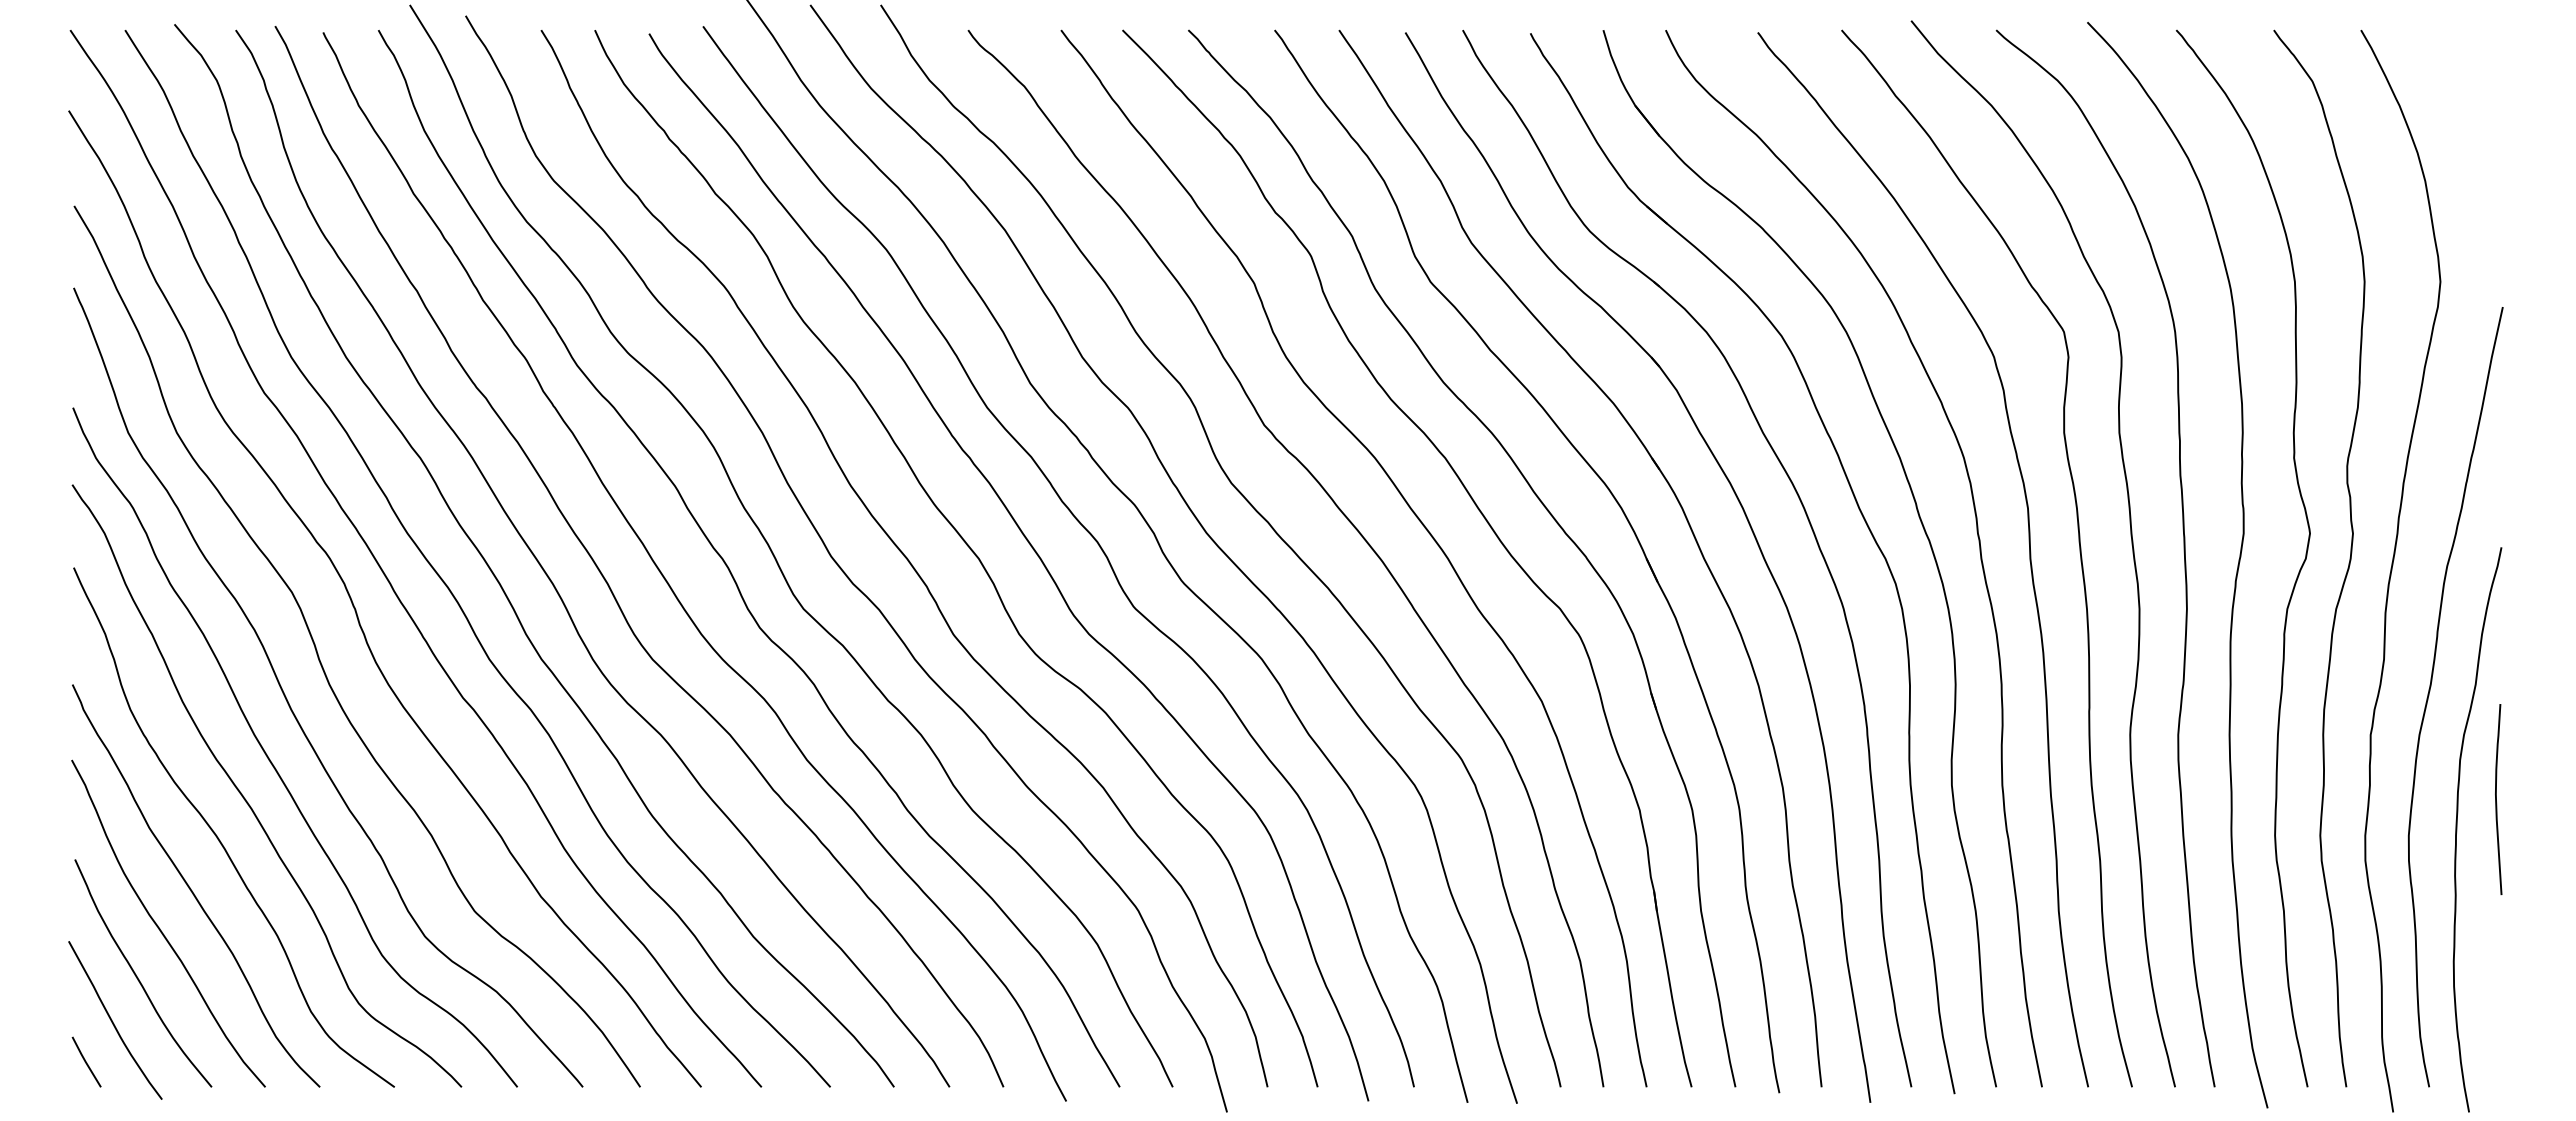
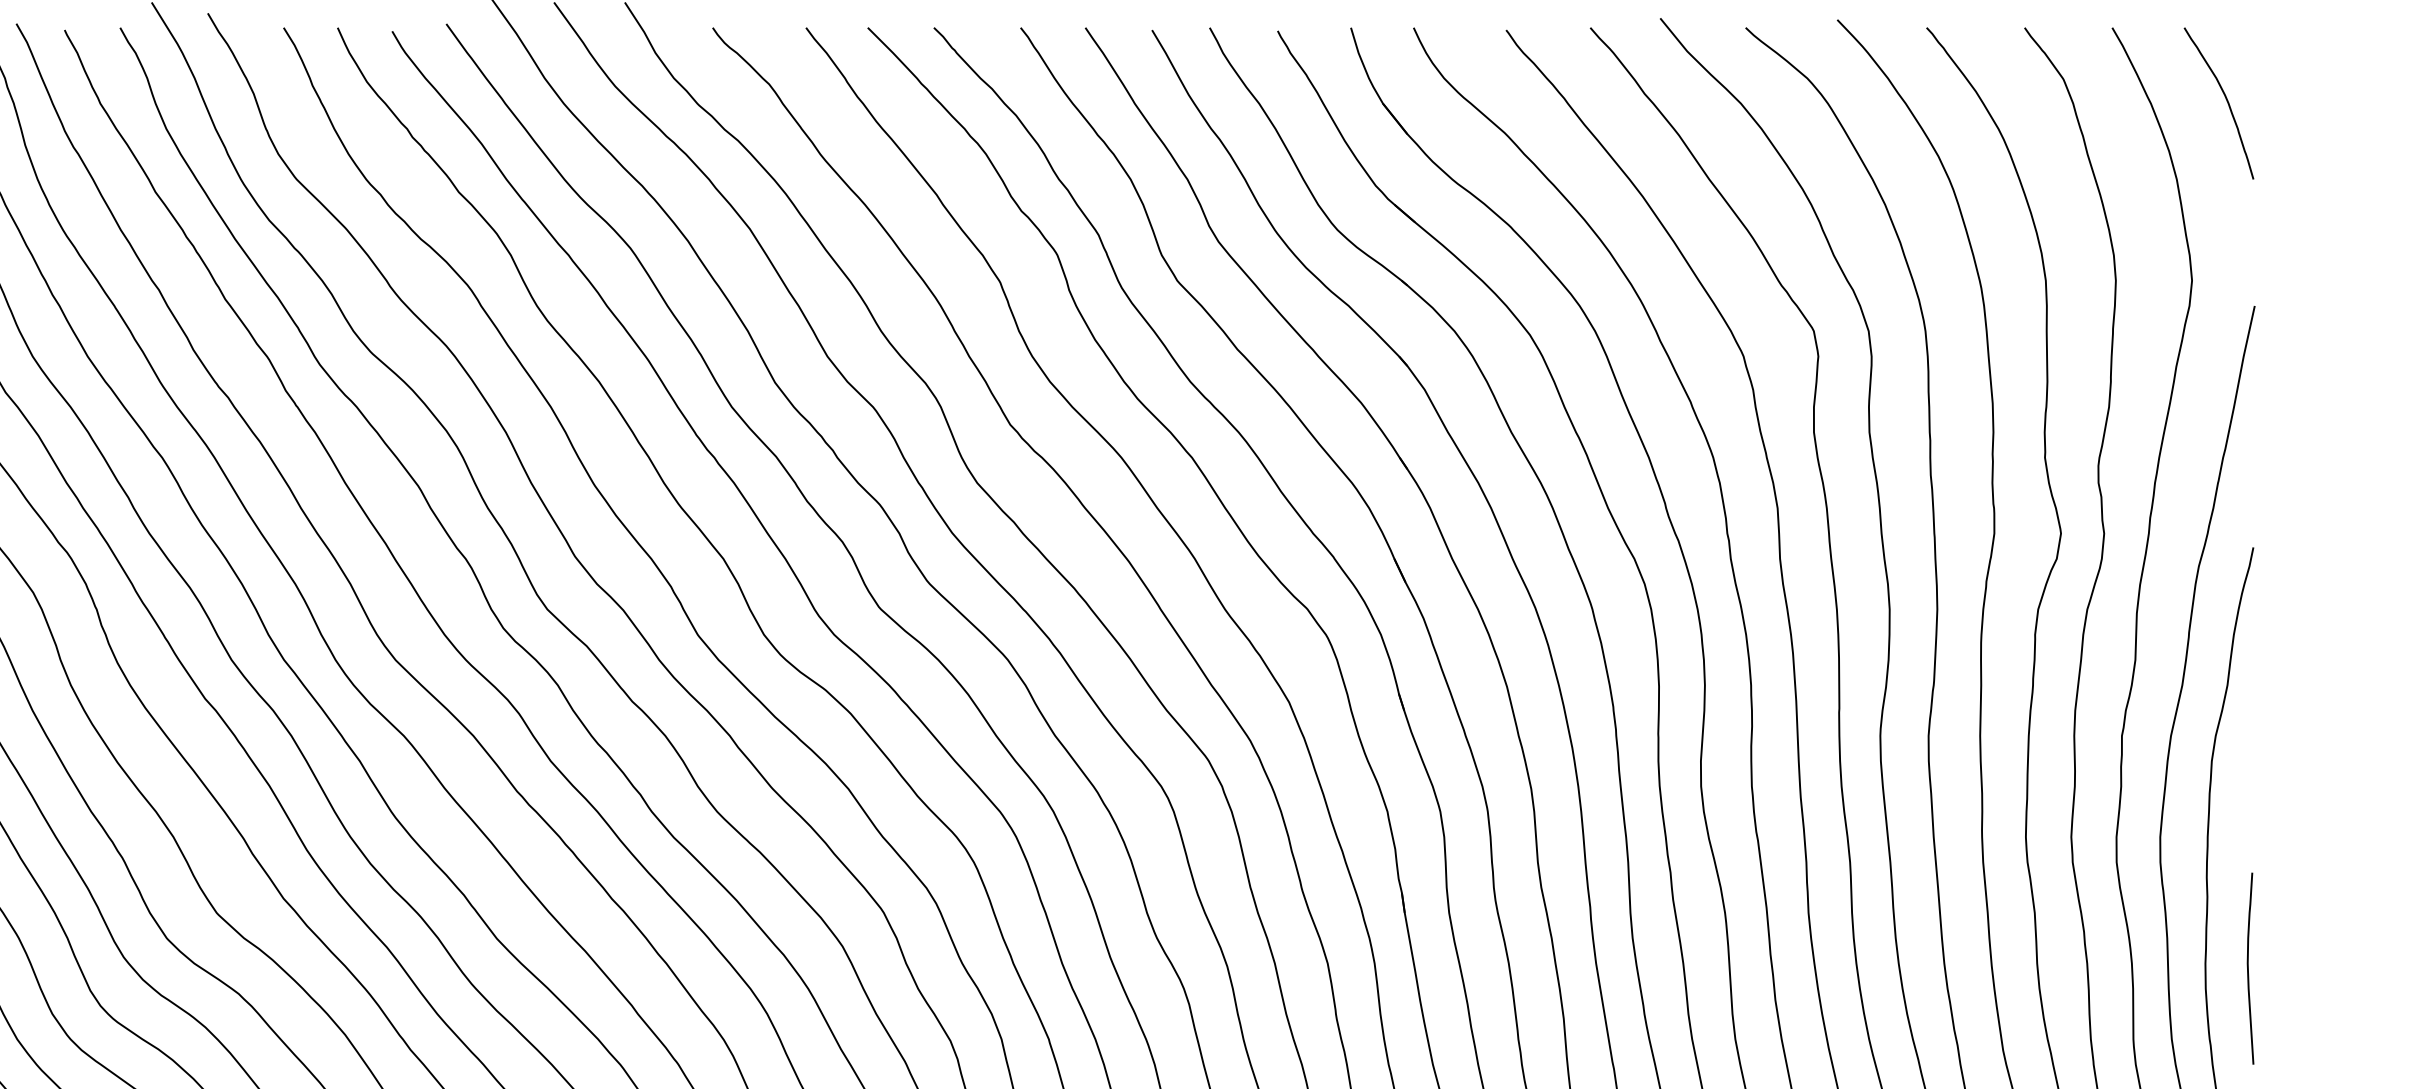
curve: (2474, 103) -> (2226, 101), added
curve: (2496, 799) -> (2248, 968), moved

